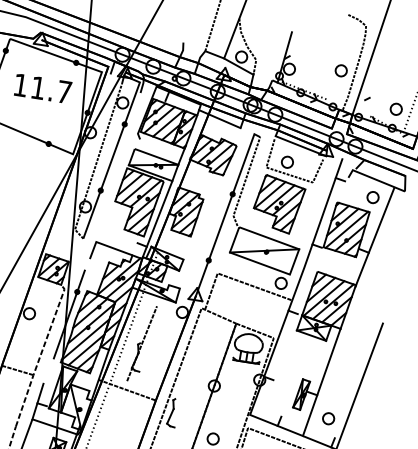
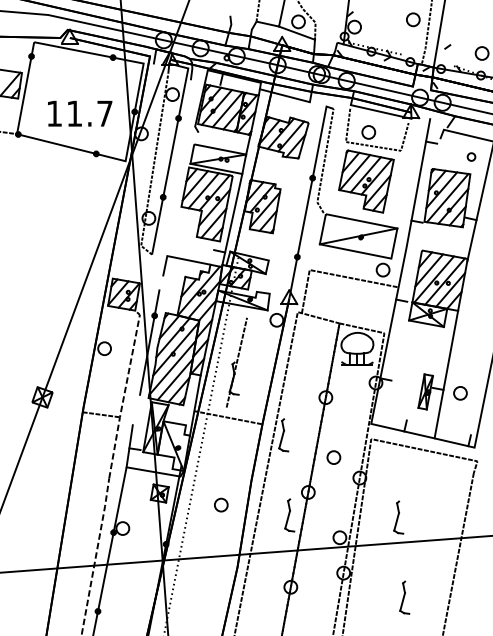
text: (43, 88) -> (80, 113), moved
part: (373, 197) -> (471, 156), size x0.6
part: (328, 418) -> (460, 393), moved

